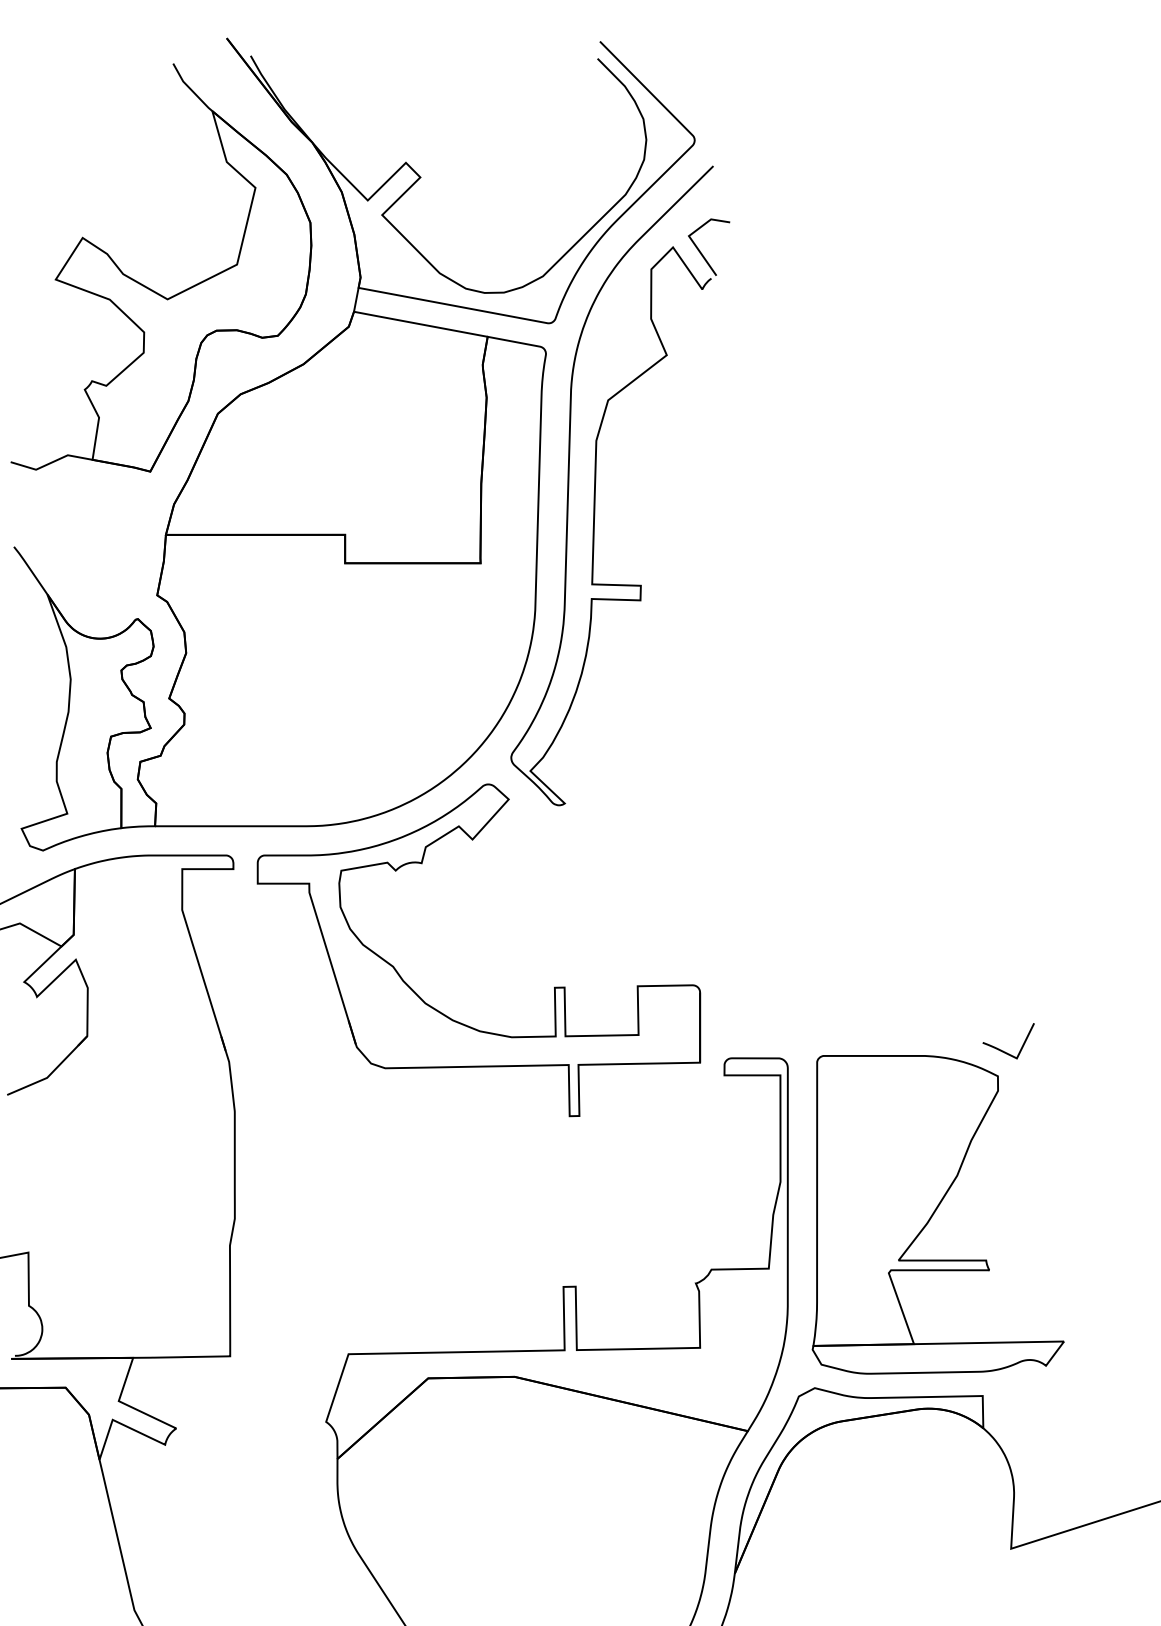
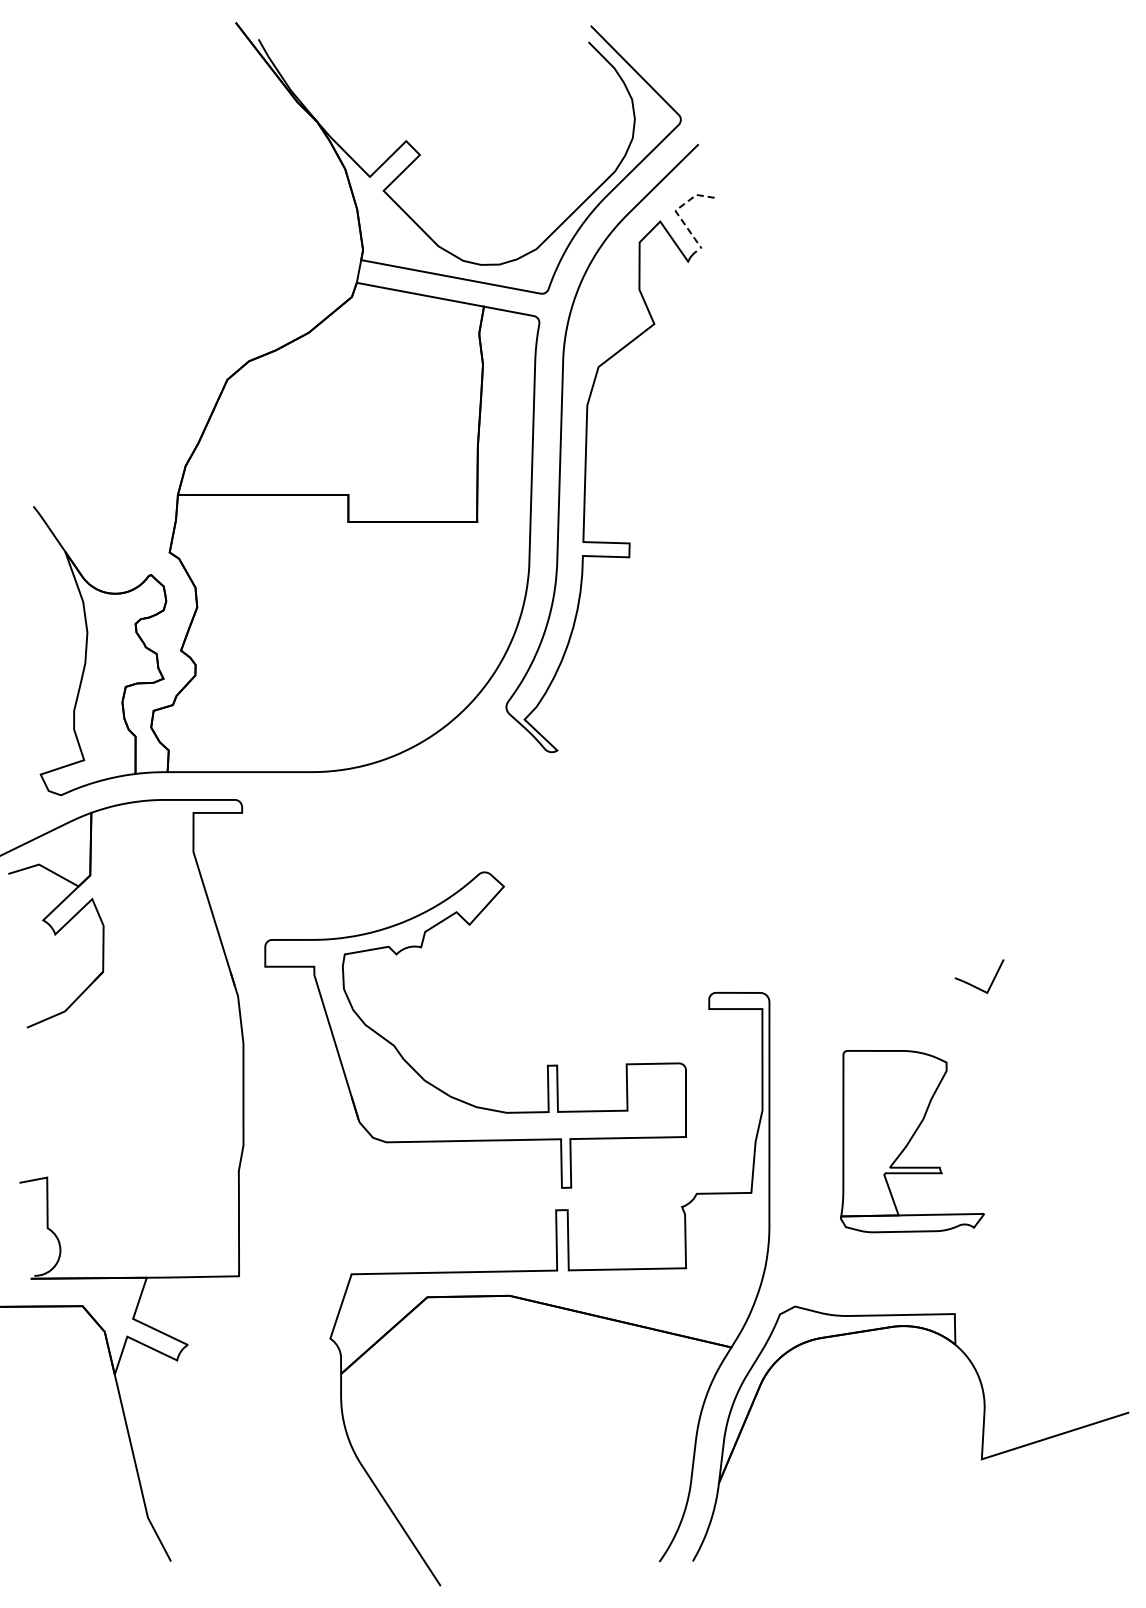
line: (689, 235) -> (675, 210), solid -> dashed
part: (150, 288) -> (163, 260), removed
part: (443, 1012) -> (441, 1089), moved
part: (938, 1214) -> (912, 1141), size x0.6

